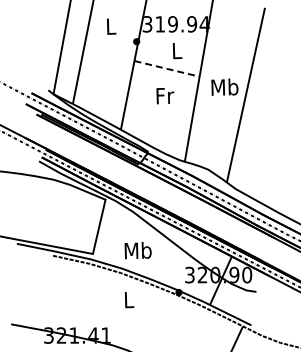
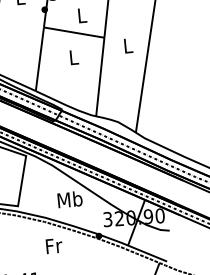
line: (167, 68) -> (74, 32), dashed -> solid
text: (224, 86) -> (127, 45), Mb -> L
text: (165, 96) -> (74, 57), Fr -> L
text: (137, 250) -> (69, 199), moved
text: (129, 300) -> (54, 246), L -> Fr

